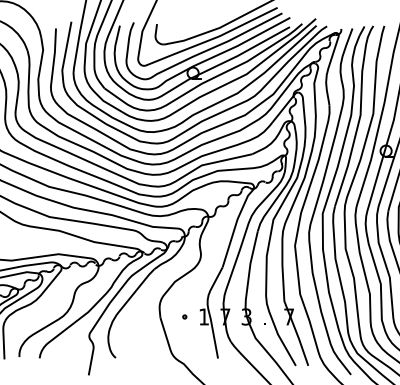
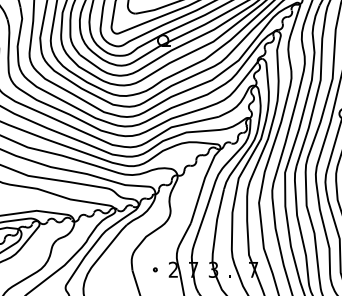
text: (203, 316) -> (172, 269), 1 -> 2

